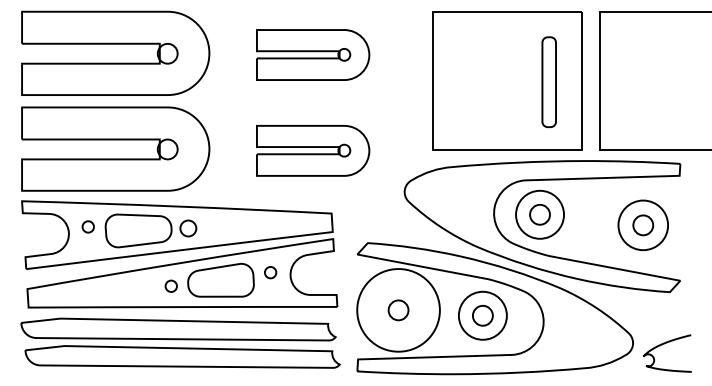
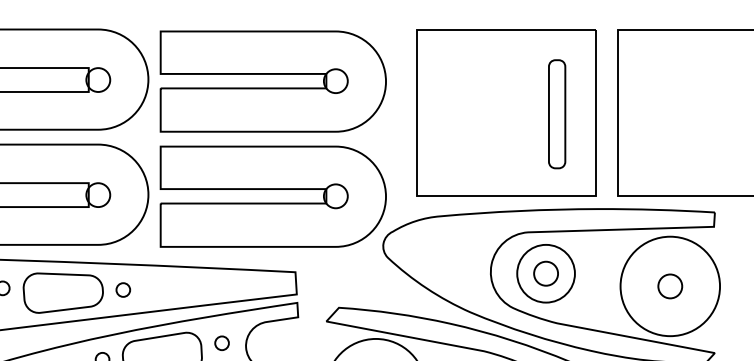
part: (312, 54) -> (272, 80), size x1.67
part: (312, 150) -> (272, 196), size x1.67
circle: (642, 225) -> (669, 286), size x1.67
circle: (188, 227) -> (123, 289), size x0.71

